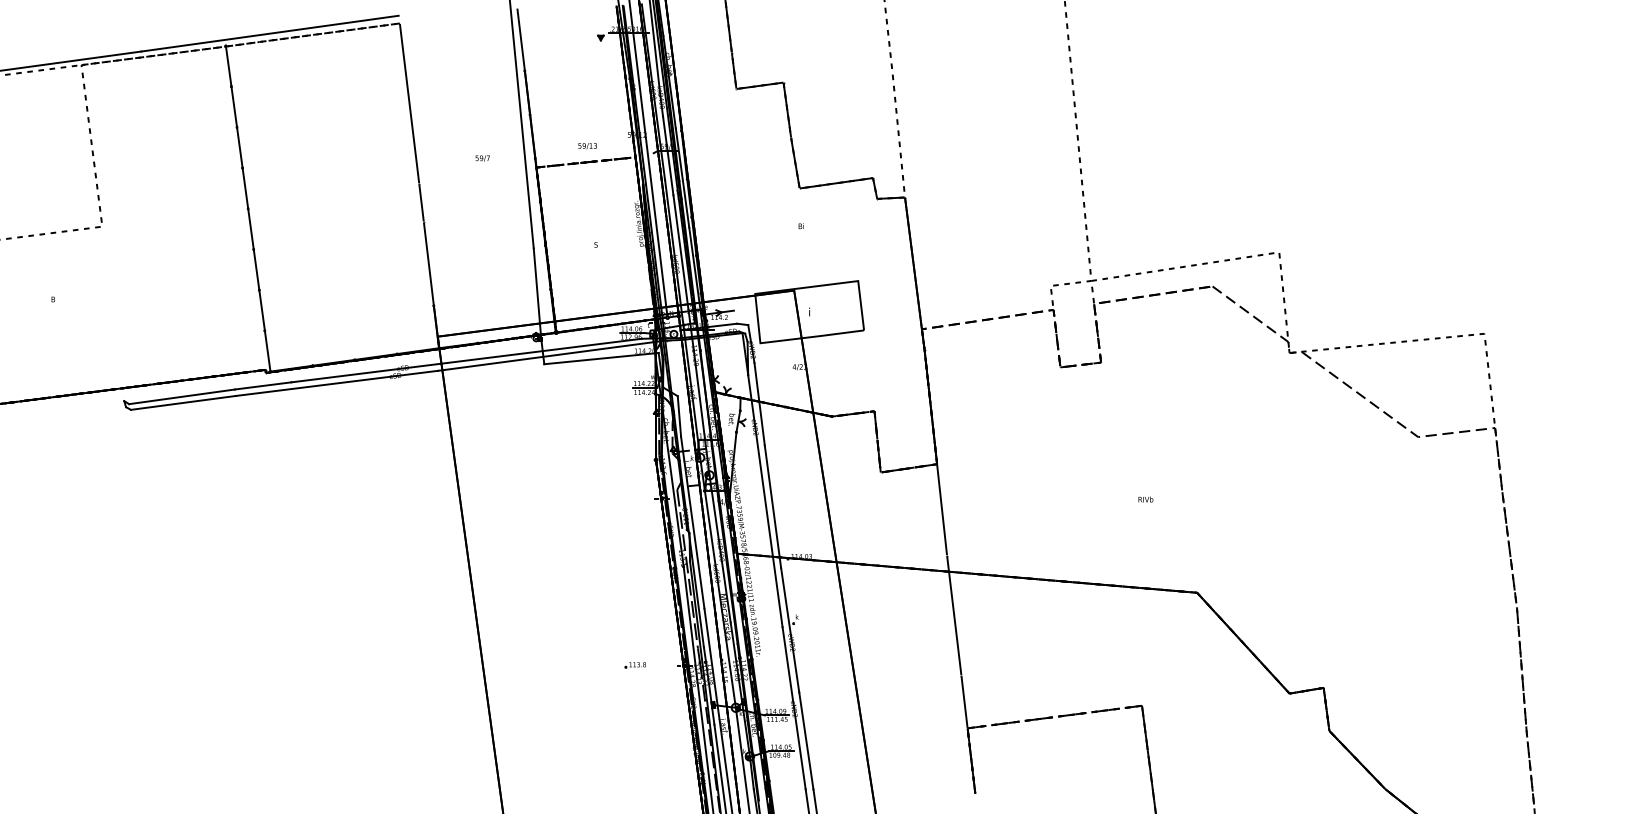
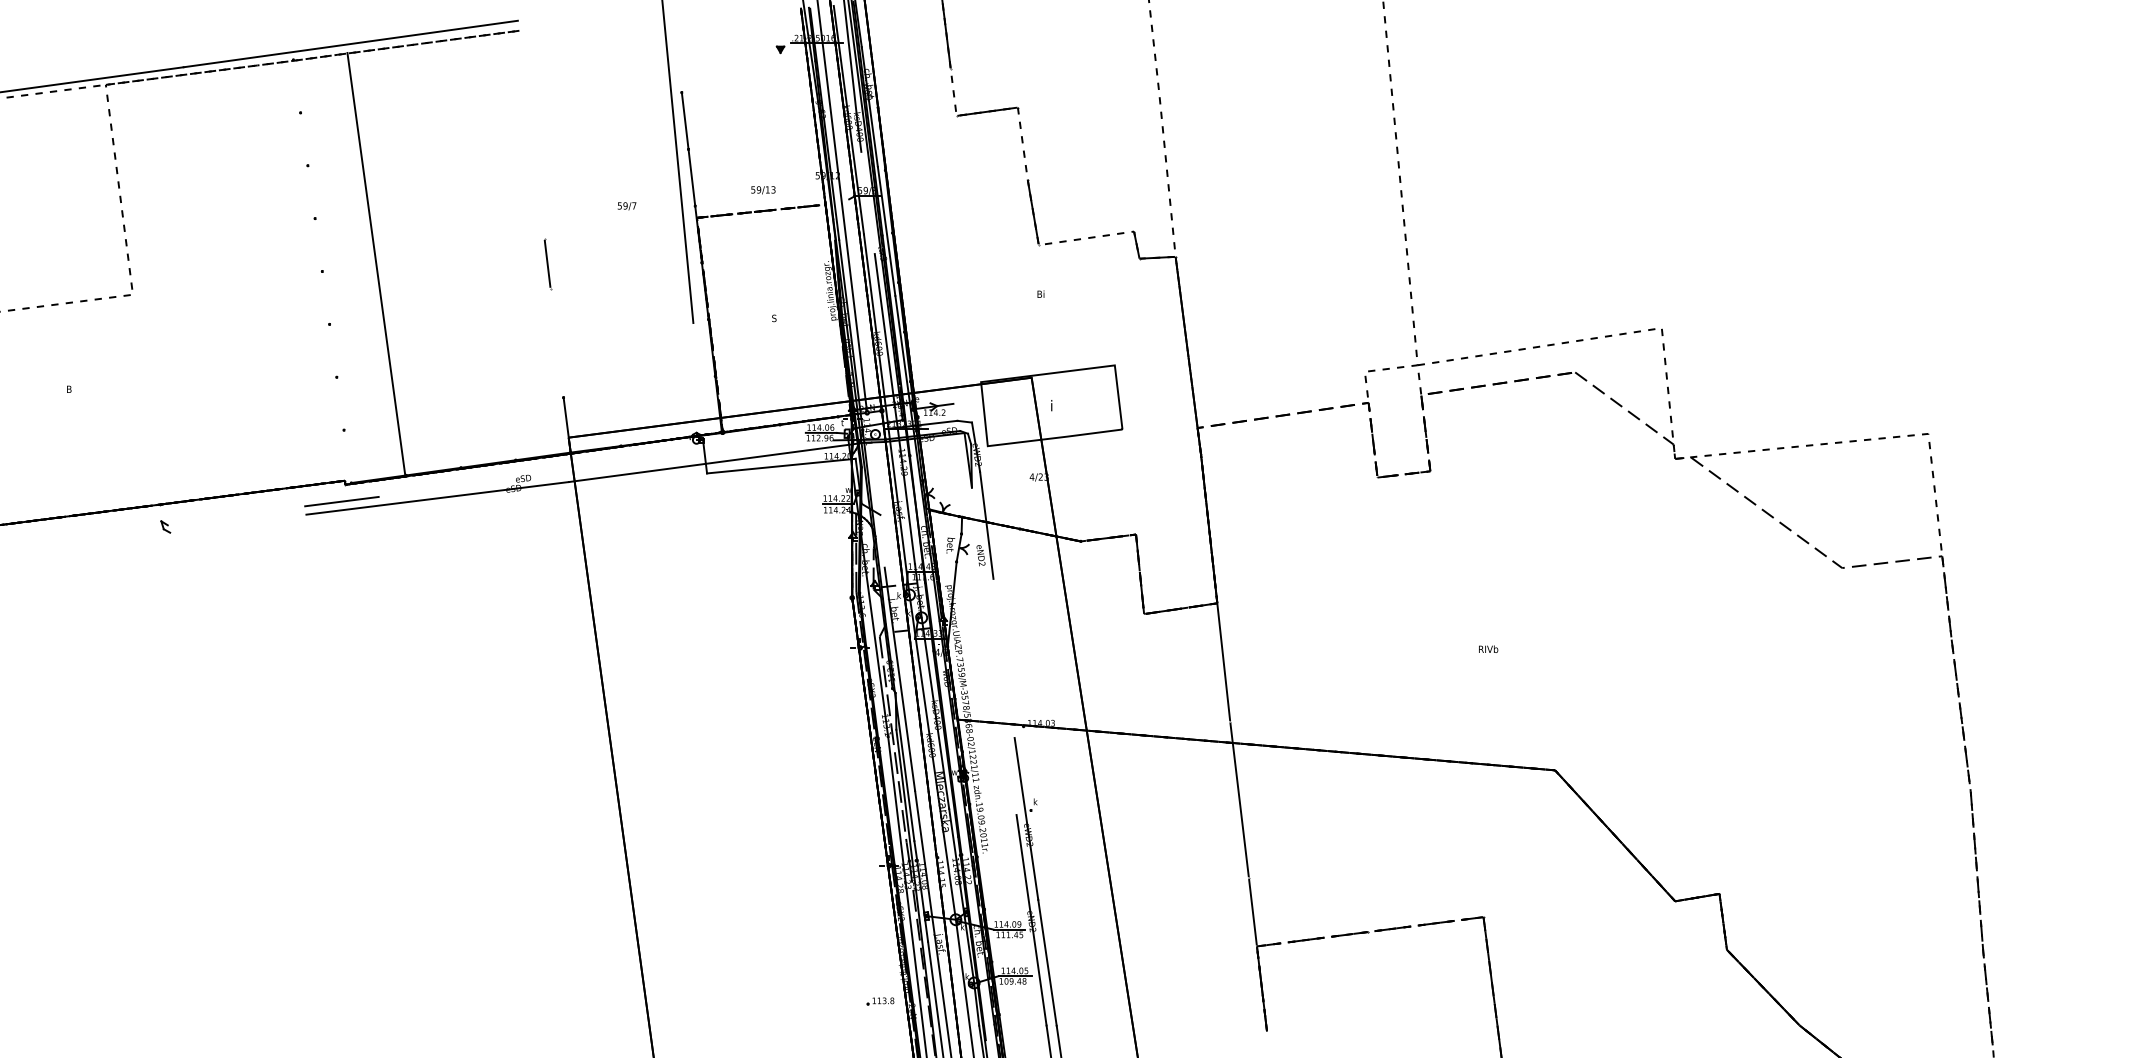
line: (734, 70) -> (953, 92), removed
line: (409, 103) -> (531, 134), removed
line: (787, 110) -> (1022, 143), removed
line: (667, 155) -> (867, 202), removed
line: (536, 170) -> (697, 221), removed
line: (836, 182) -> (1086, 237), removed
line: (248, 208) -> (376, 264), moved
line: (431, 284) -> (560, 370), removed
line: (537, 293) -> (698, 381), removed
line: (466, 360) -> (606, 468), removed
line: (182, 396) -> (236, 515), removed
line: (183, 402) -> (238, 523), removed
line: (679, 415) -> (882, 540), removed
line: (764, 501) -> (993, 651), removed
line: (772, 506) -> (1003, 658), removed
part: (635, 665) -> (880, 1001), moved

